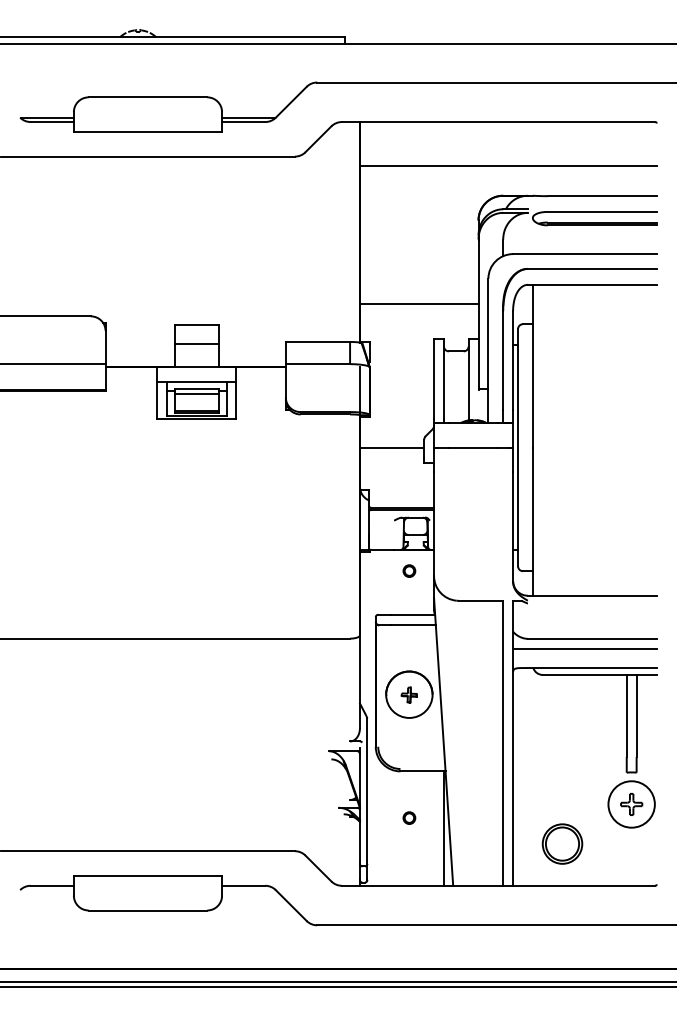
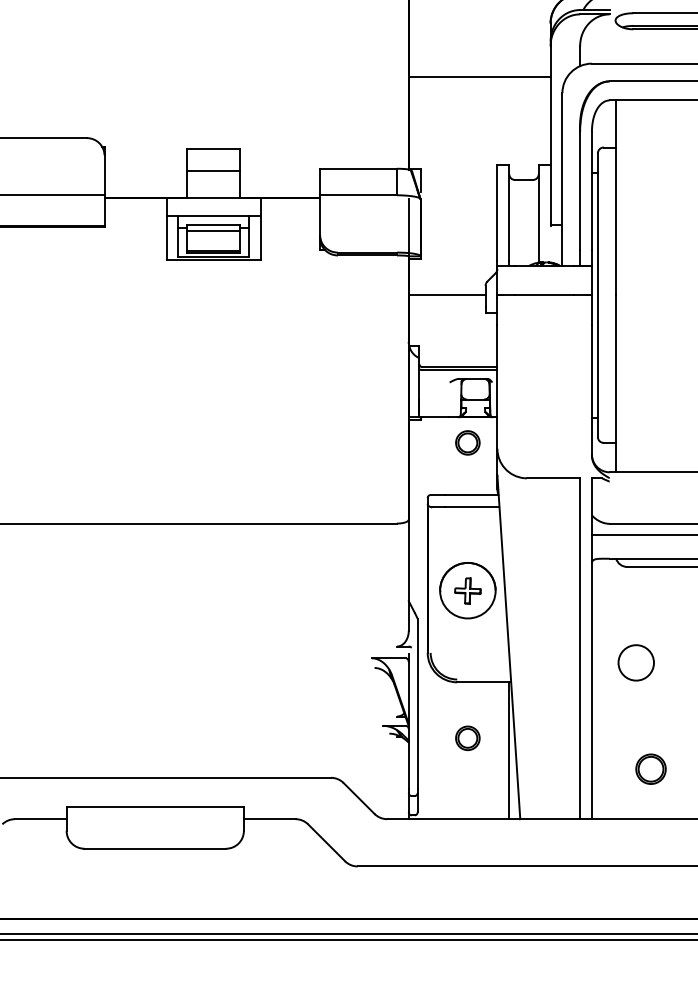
line: (418, 304) -> (478, 77), moved
part: (409, 570) -> (468, 442), size x1.67
part: (408, 694) -> (466, 590), size x1.43
circle: (549, 754) -> (635, 662), added
part: (409, 817) -> (468, 737), size x1.67
part: (562, 843) -> (651, 768), size x0.62

